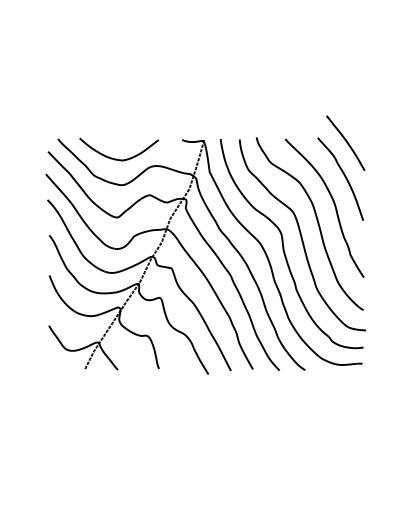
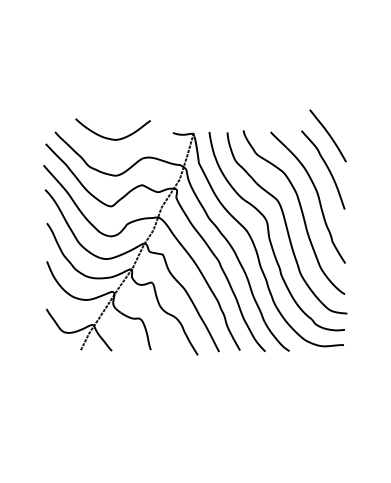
curve: (116, 158) -> (110, 138), moved

